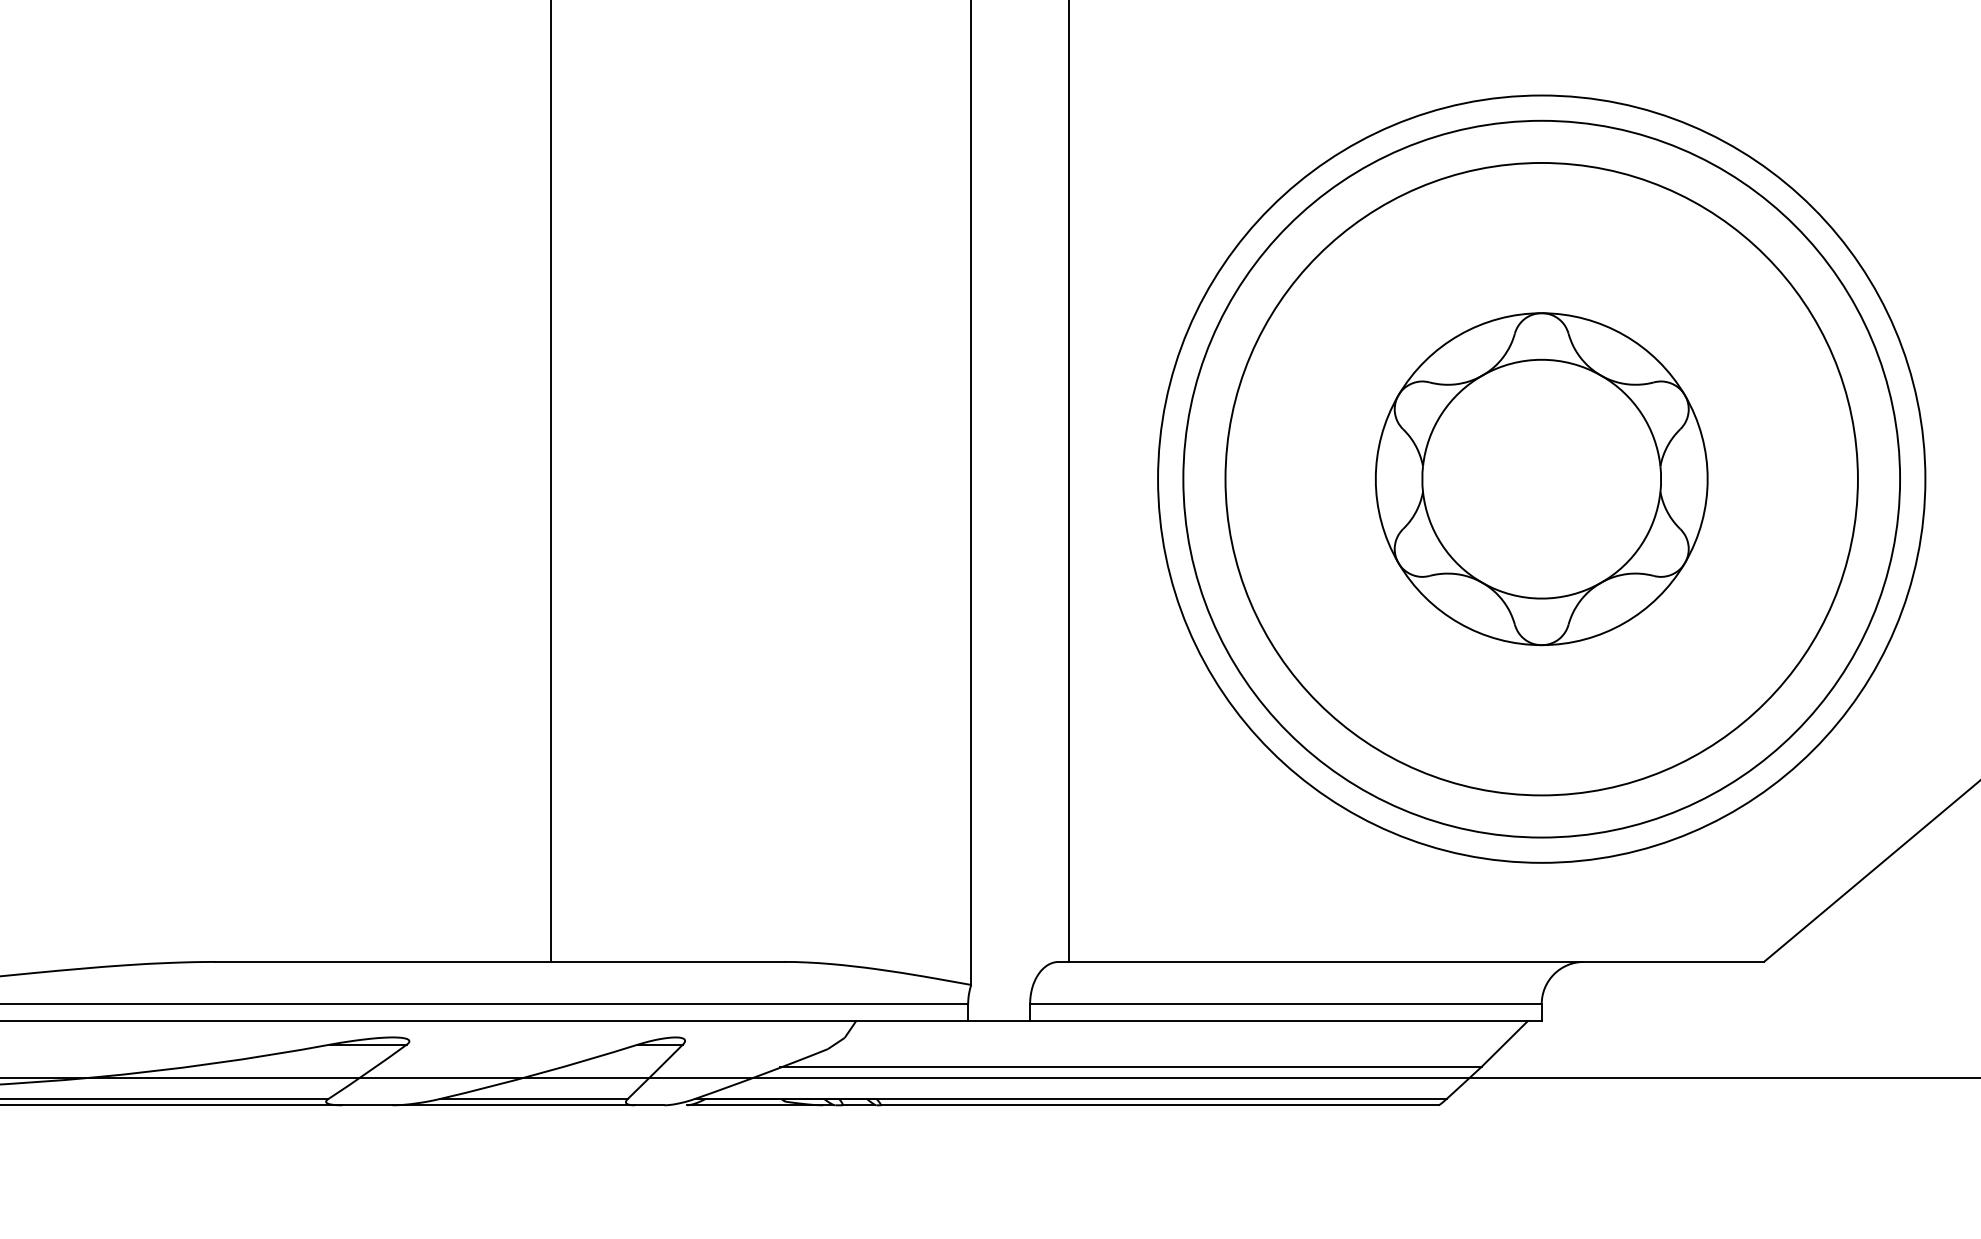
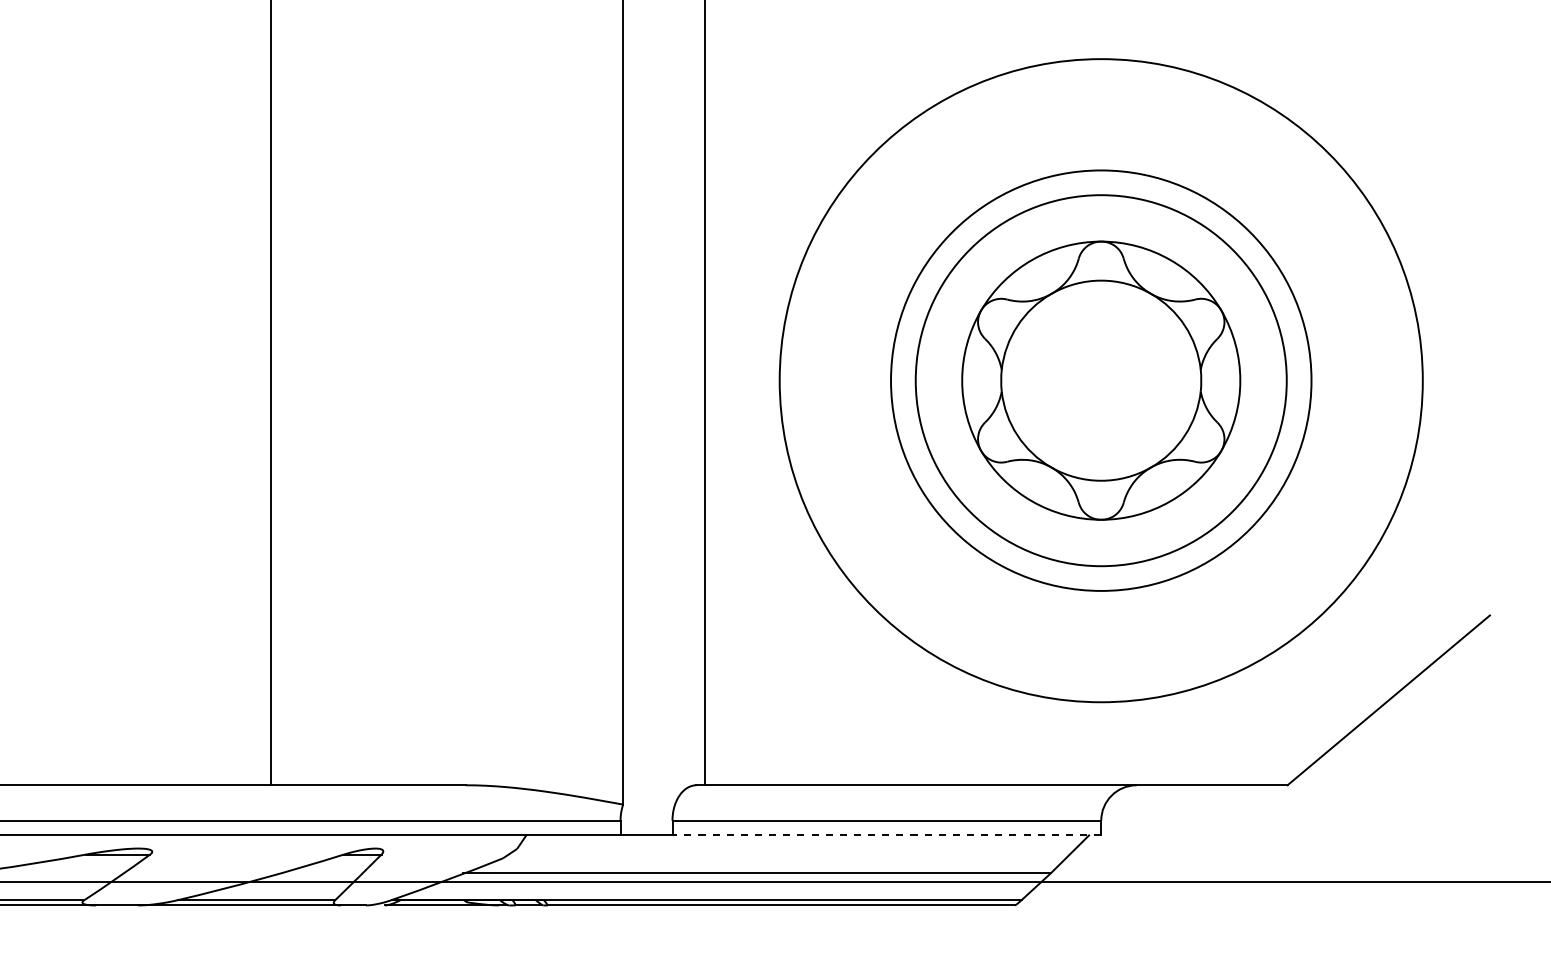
circle: (1541, 478) -> (1101, 380), size x0.7
circle: (1541, 478) -> (1101, 380), size x0.7
line: (1285, 1020) -> (886, 834), solid -> dashed

